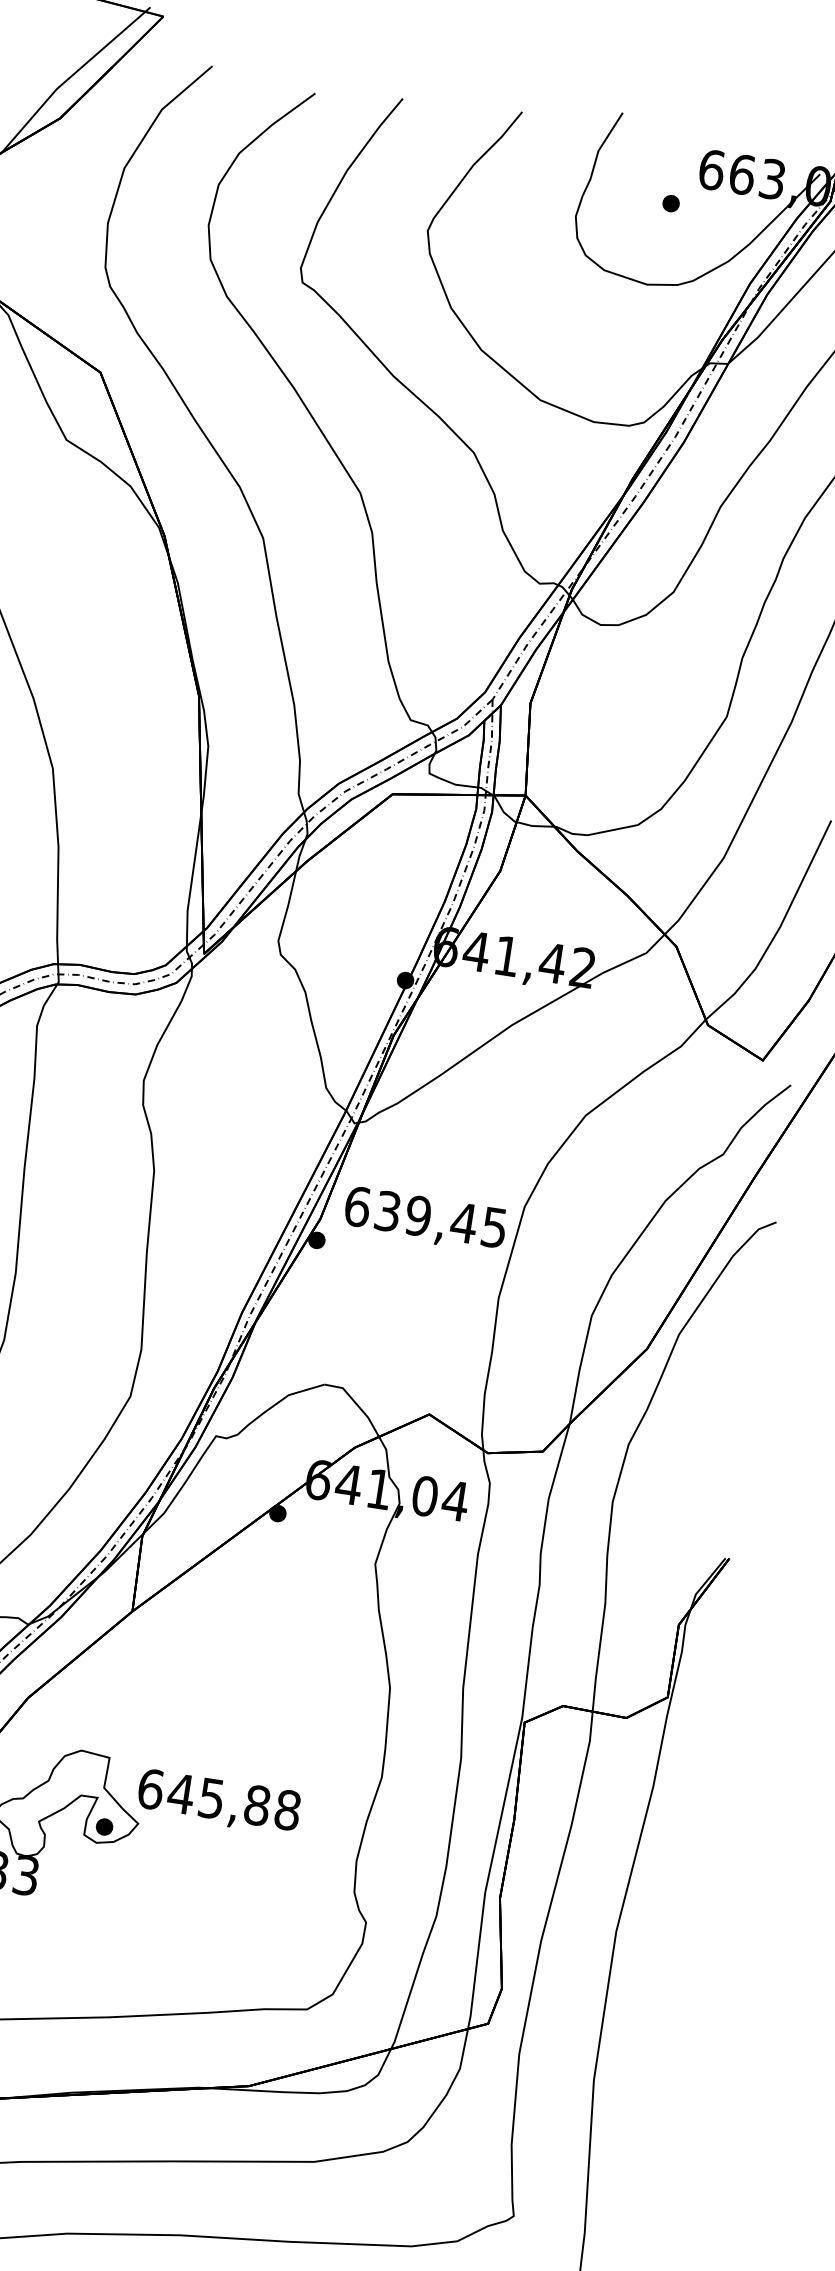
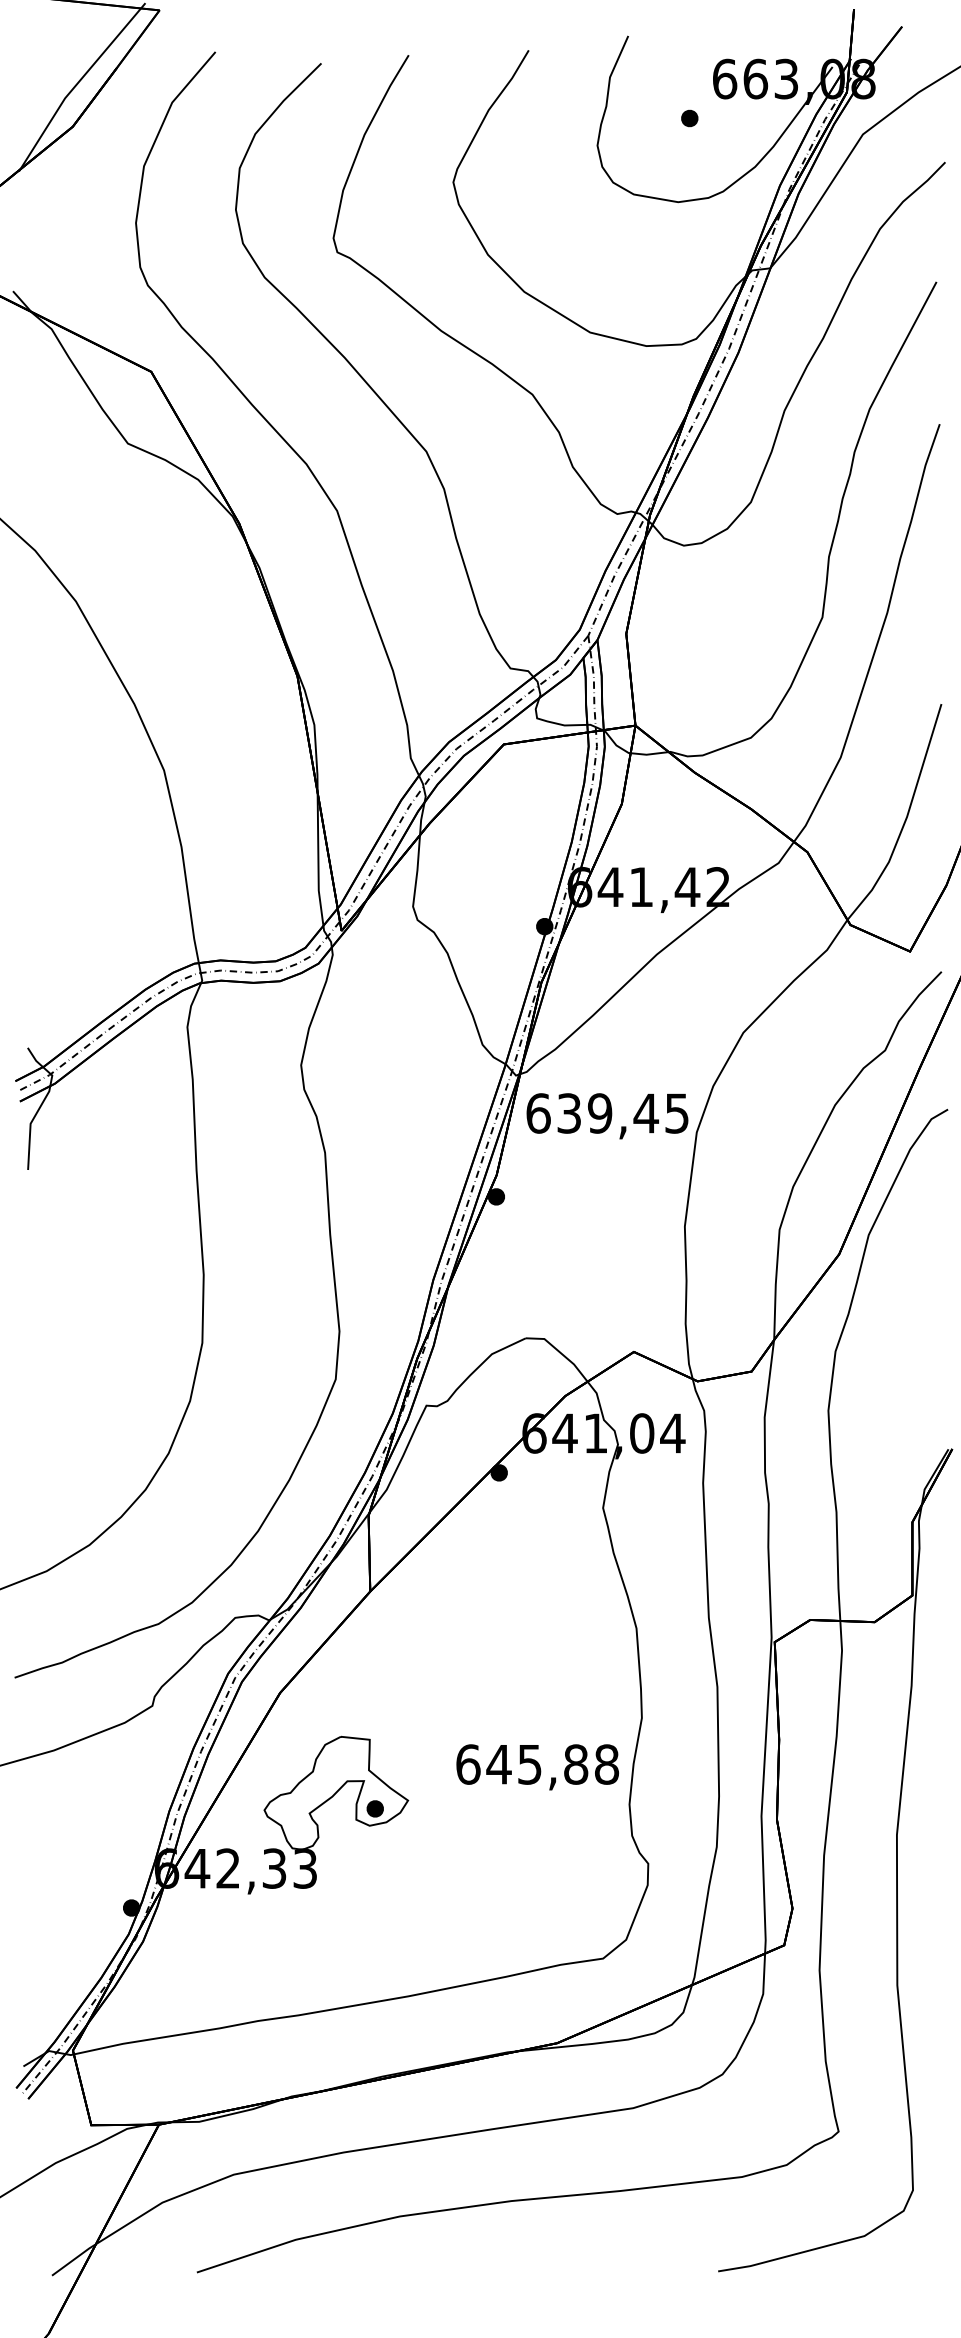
text: (425, 1220) -> (607, 1116), moved
text: (218, 1802) -> (537, 1767), moved

